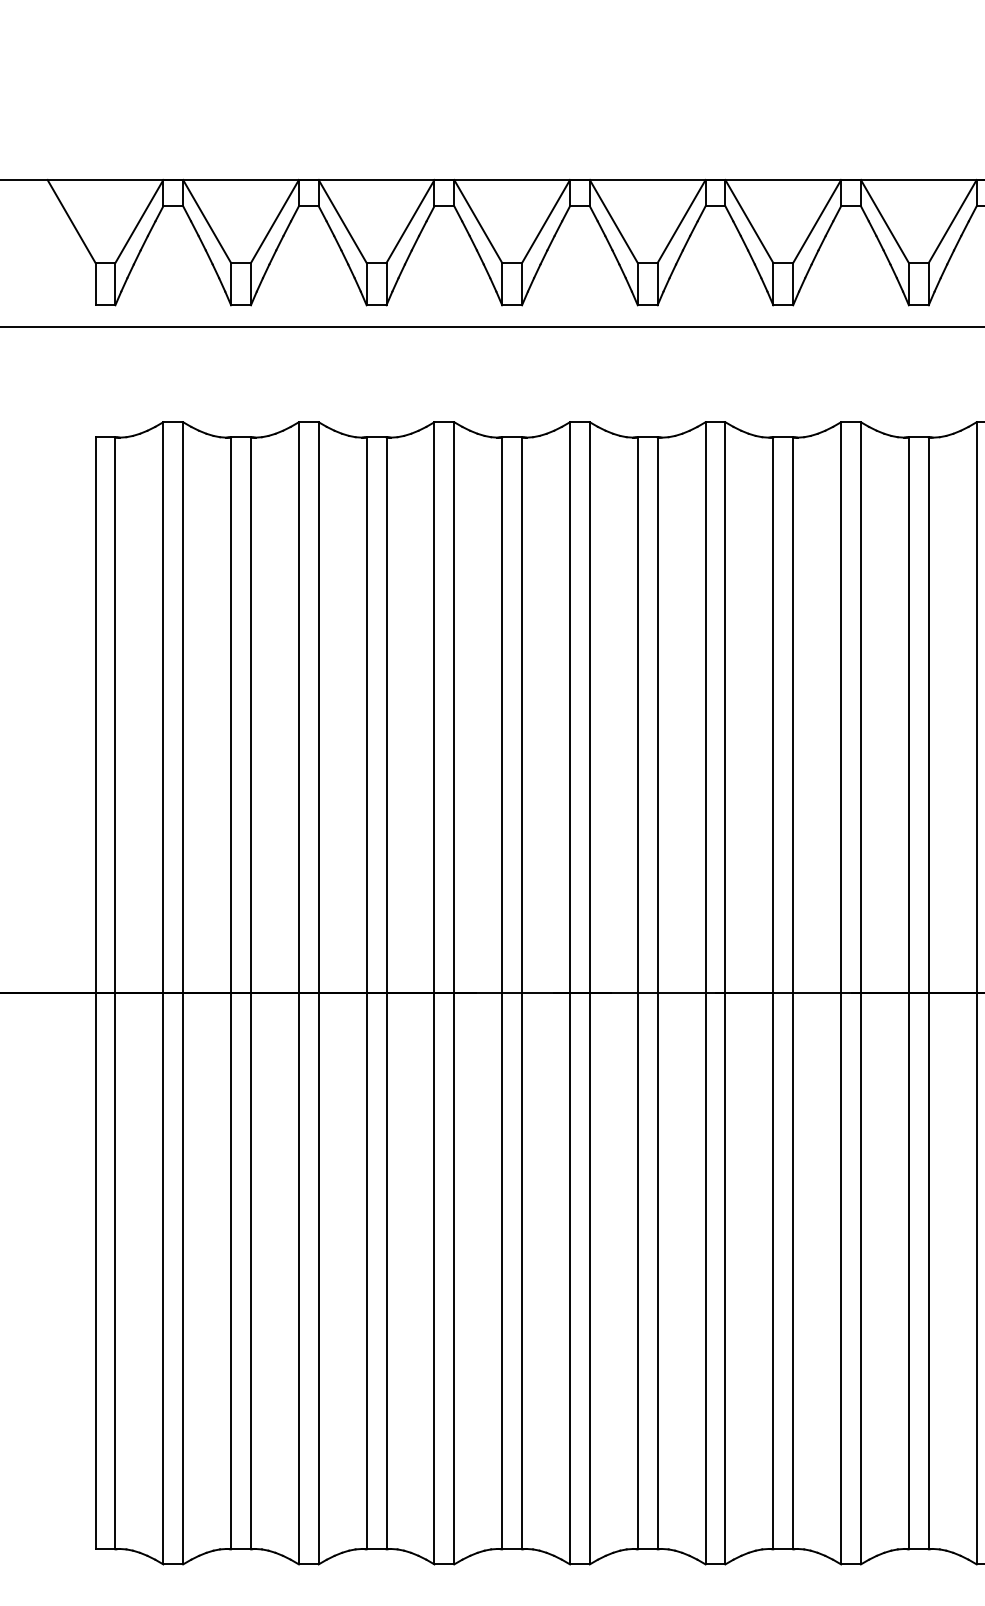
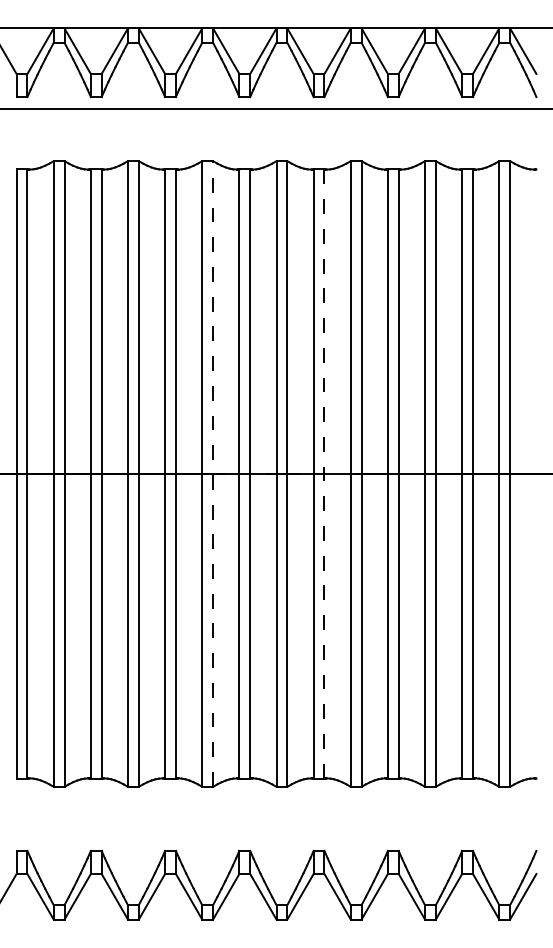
line: (455, 992) -> (213, 473), solid -> dashed
line: (657, 992) -> (324, 473), solid -> dashed

